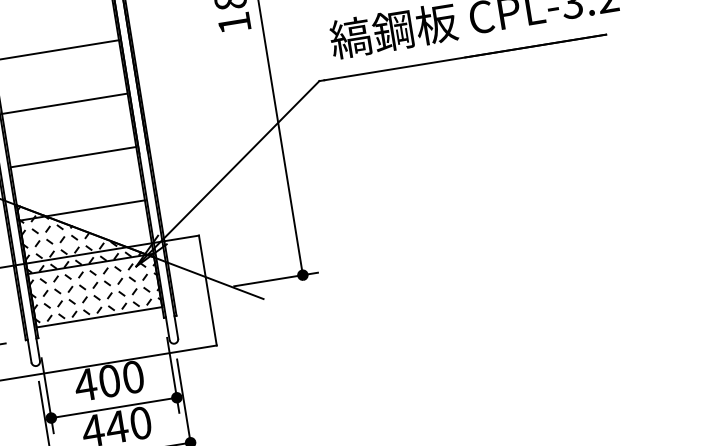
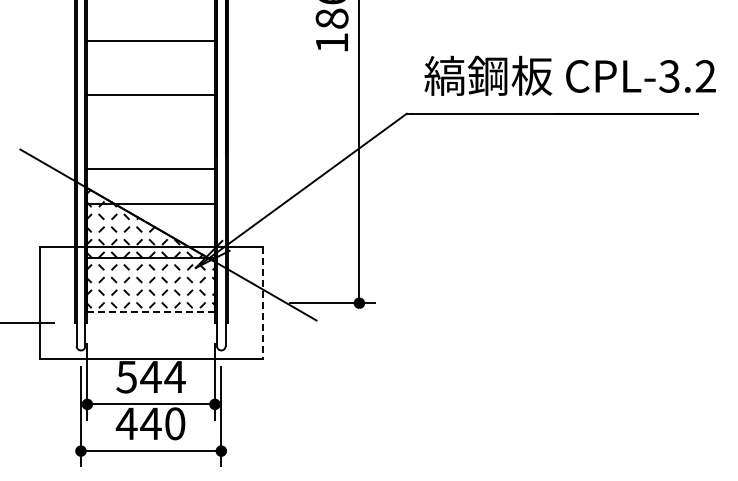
line: (72, 157) -> (150, 168), moved
line: (207, 290) -> (262, 303), solid -> dashed
line: (99, 317) -> (151, 312), solid -> dashed
text: (108, 380) -> (150, 376), 400 -> 544

